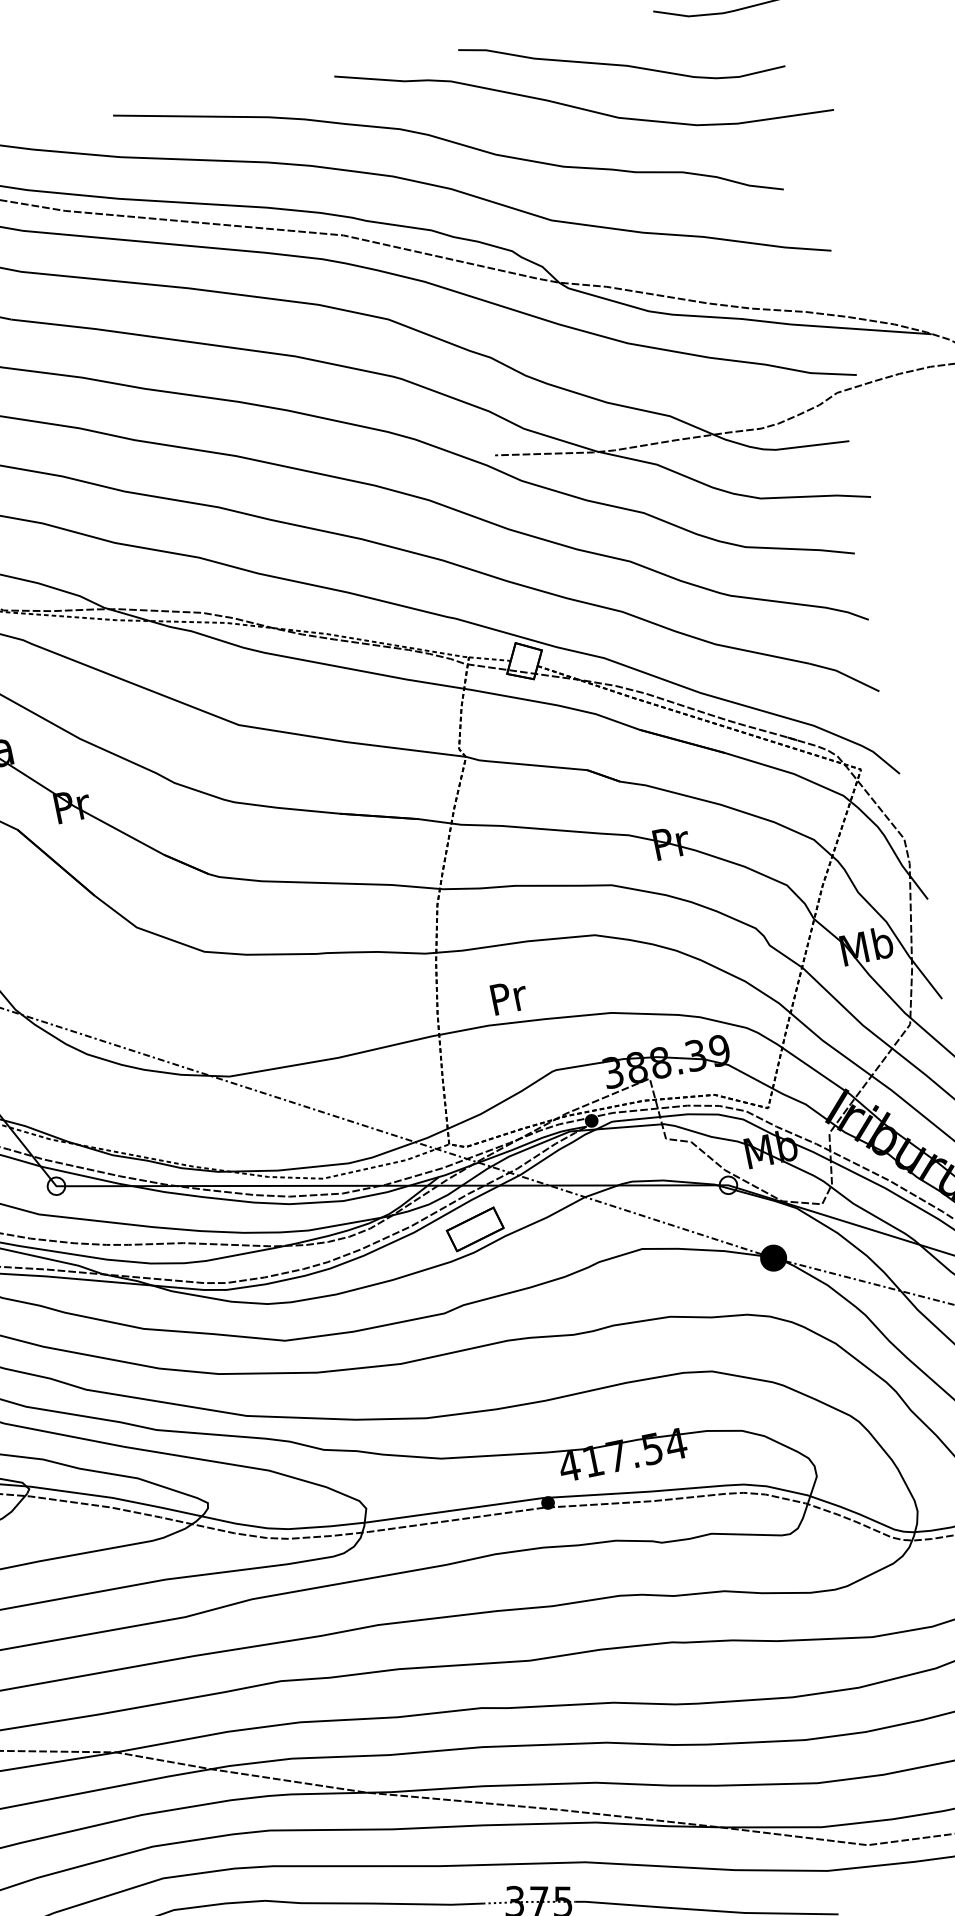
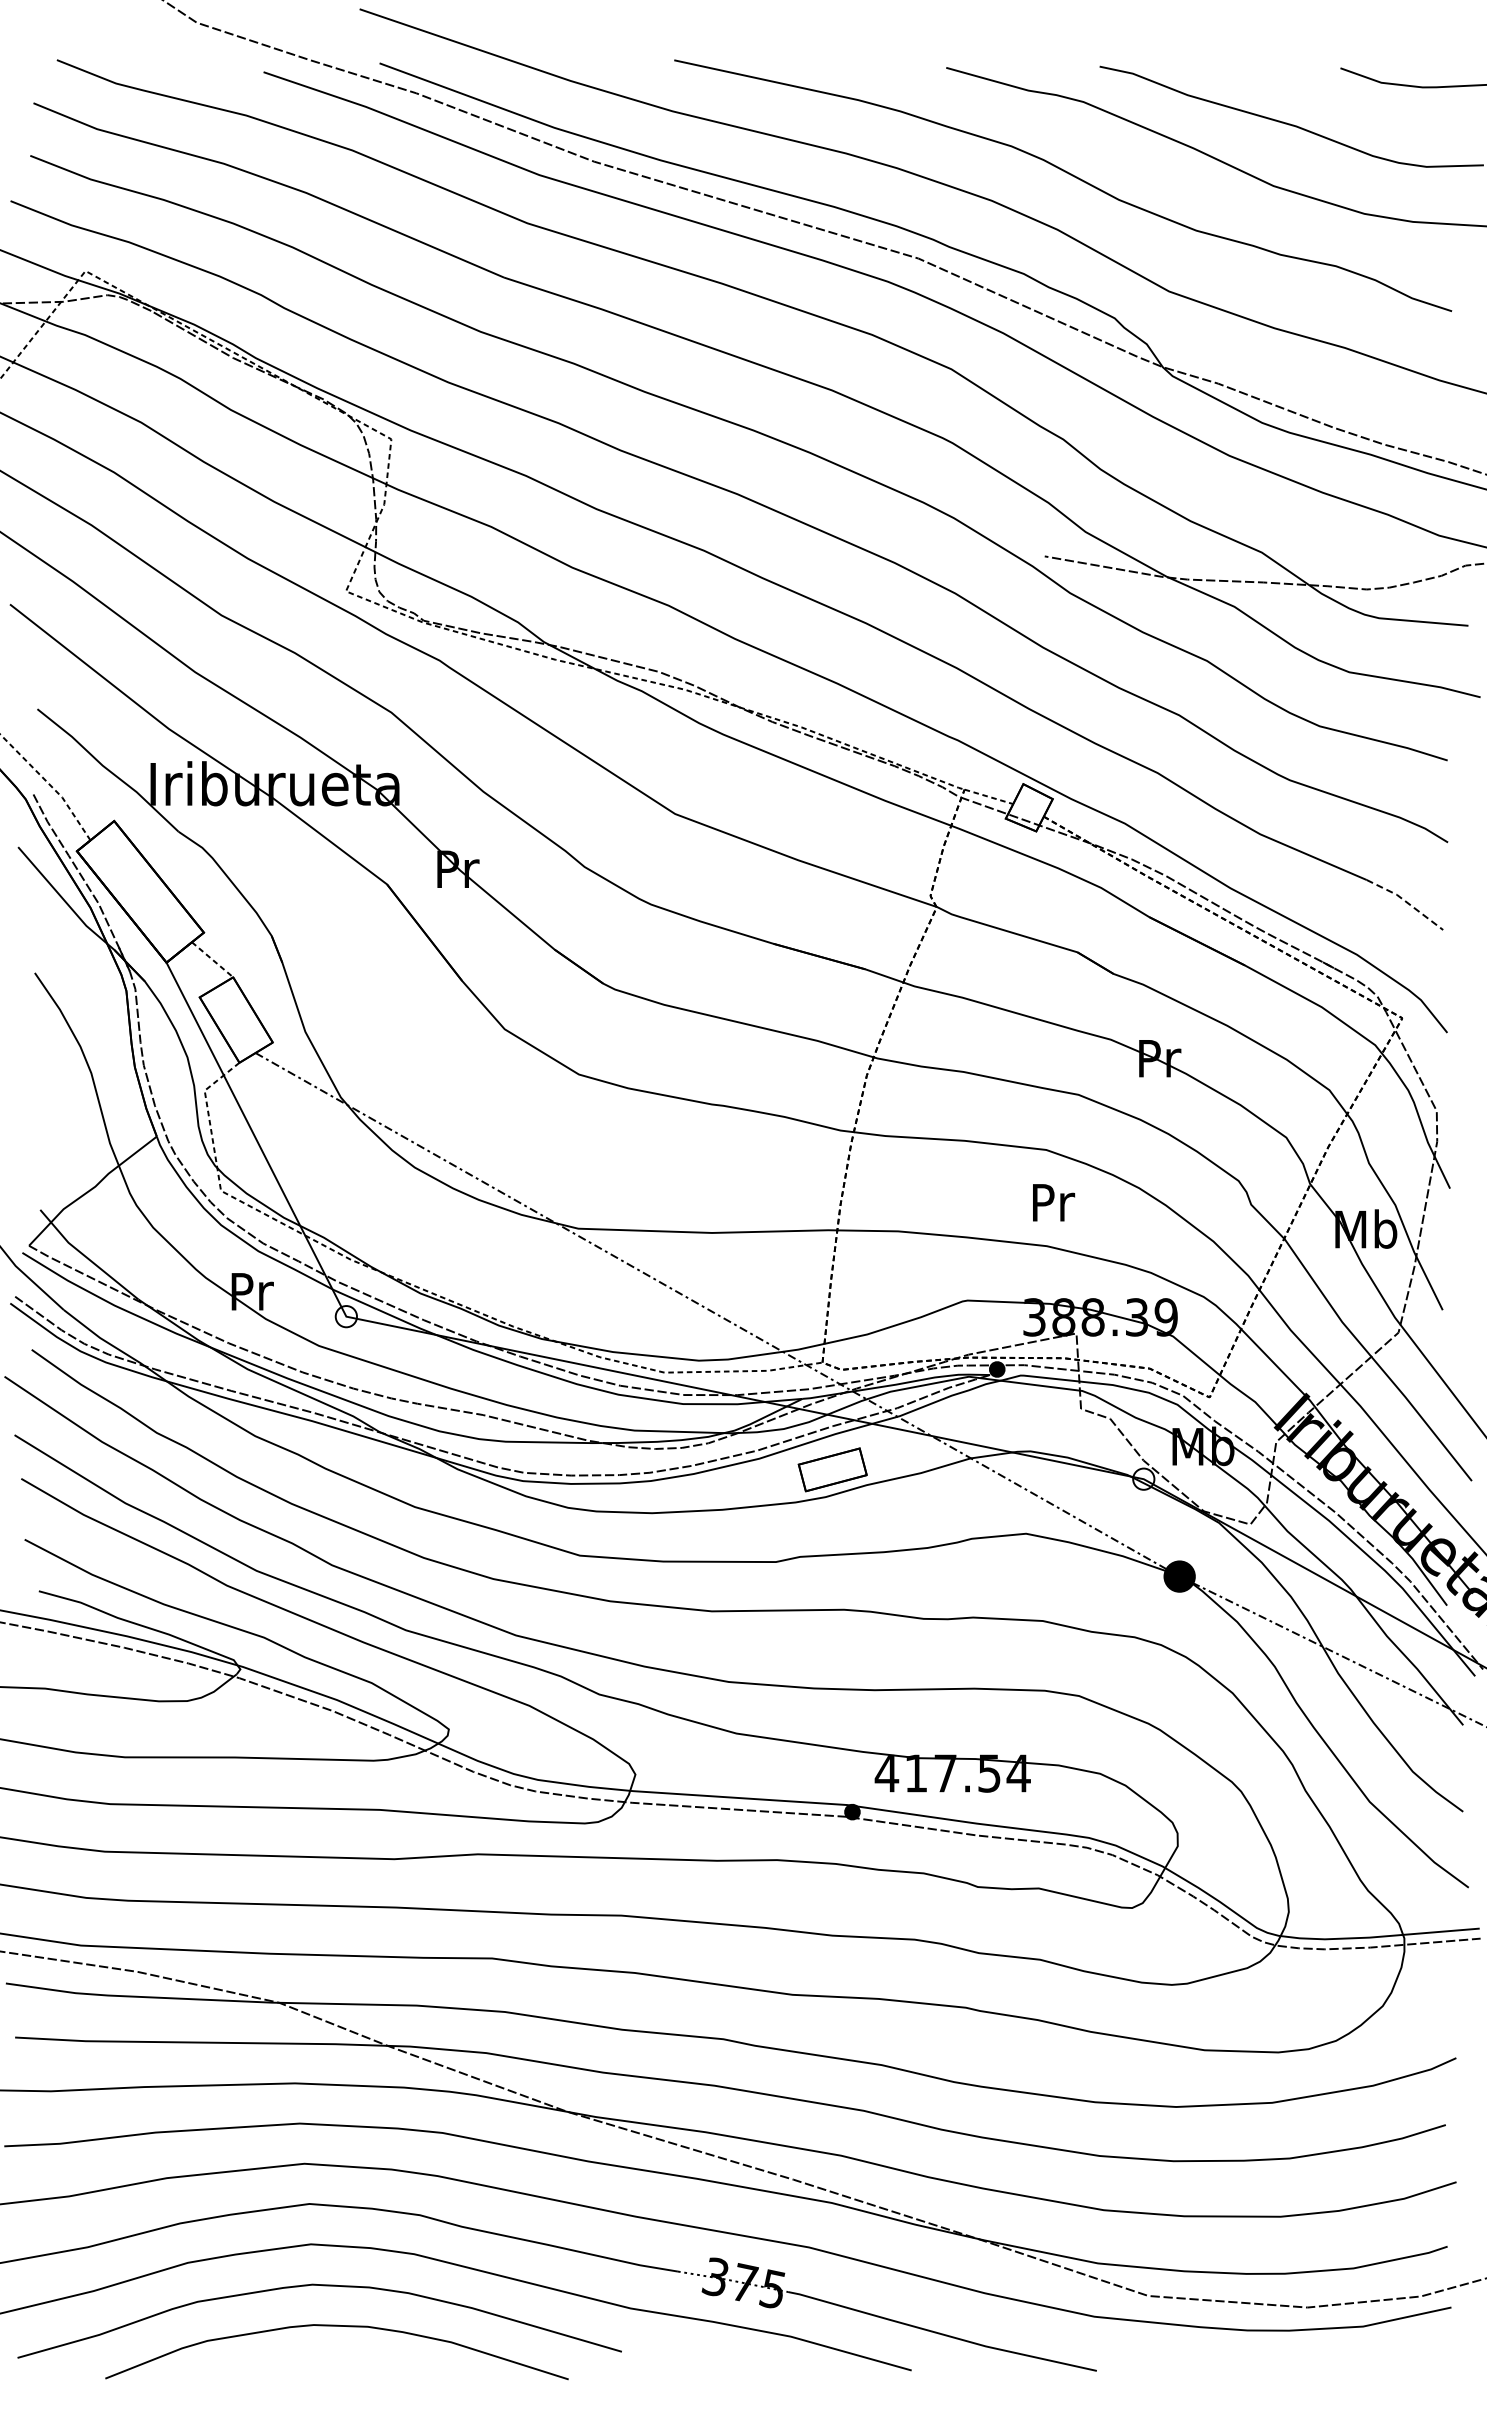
line: (844, 674) -> (1406, 901), solid -> dashed
text: (509, 996) -> (1054, 1202), moved

